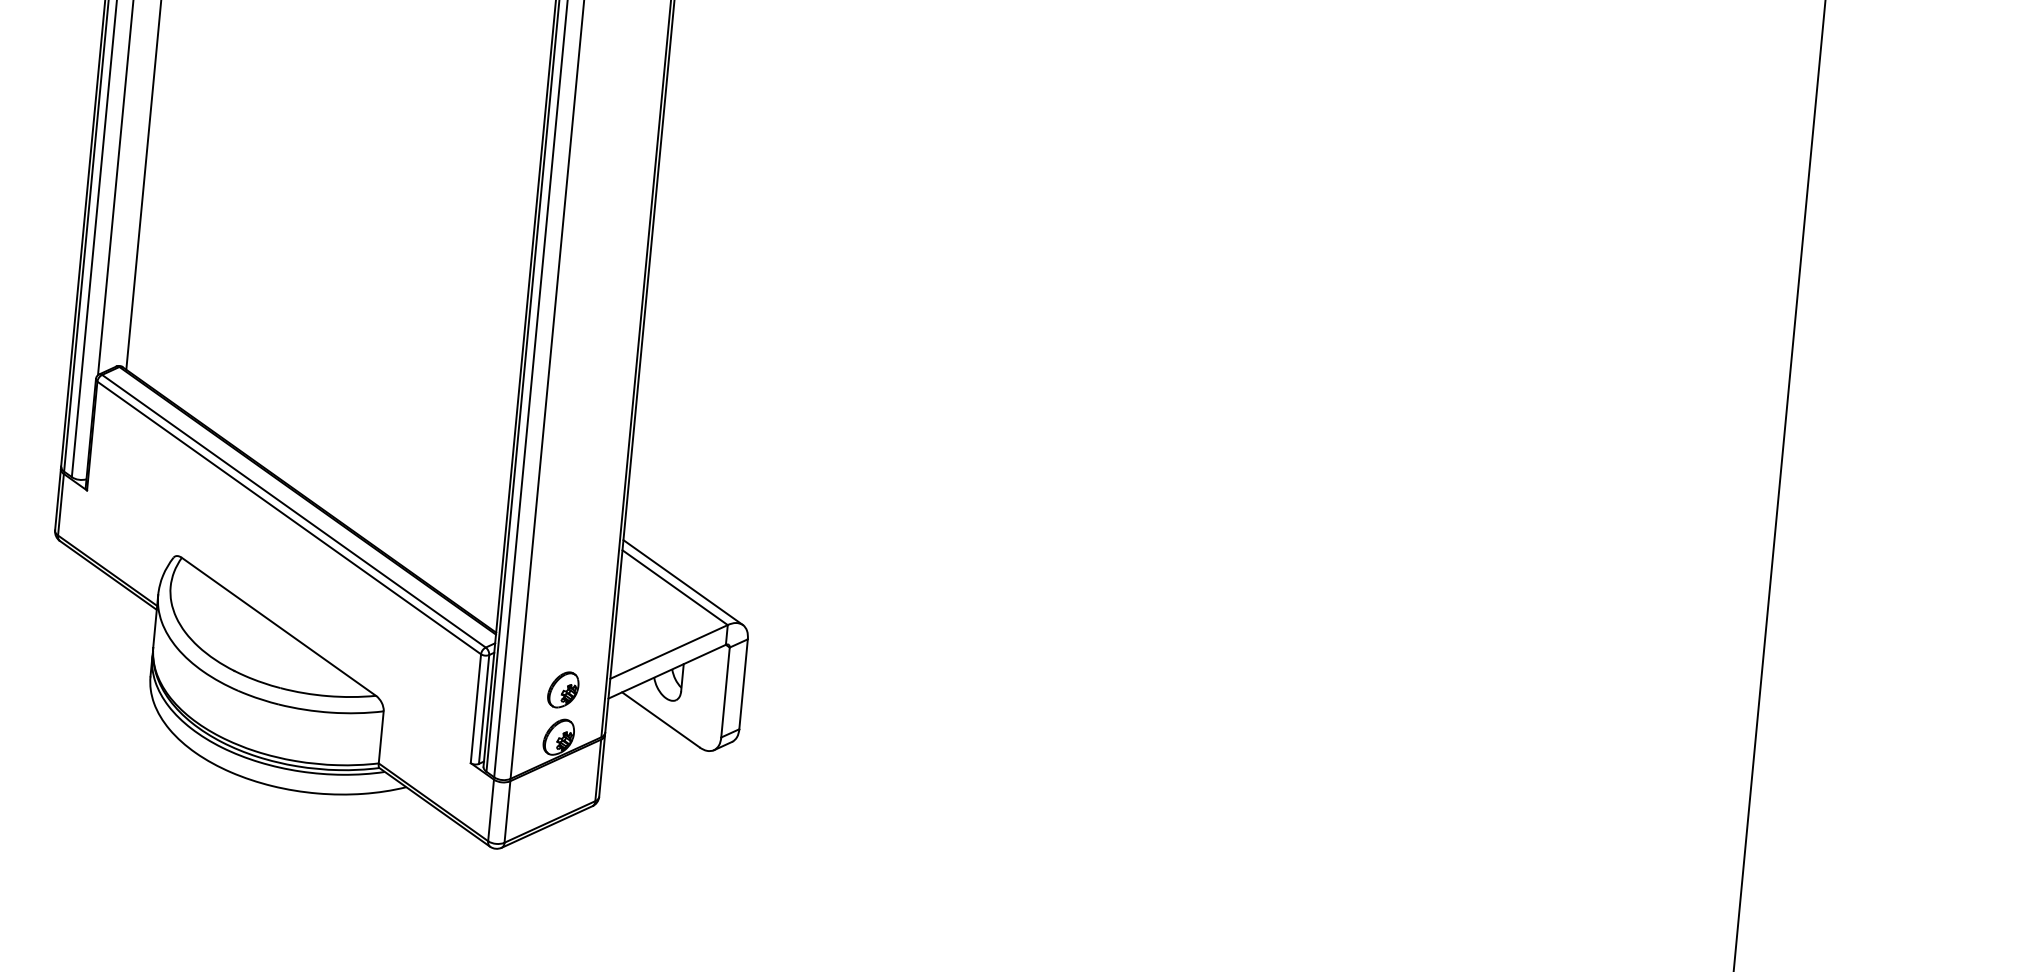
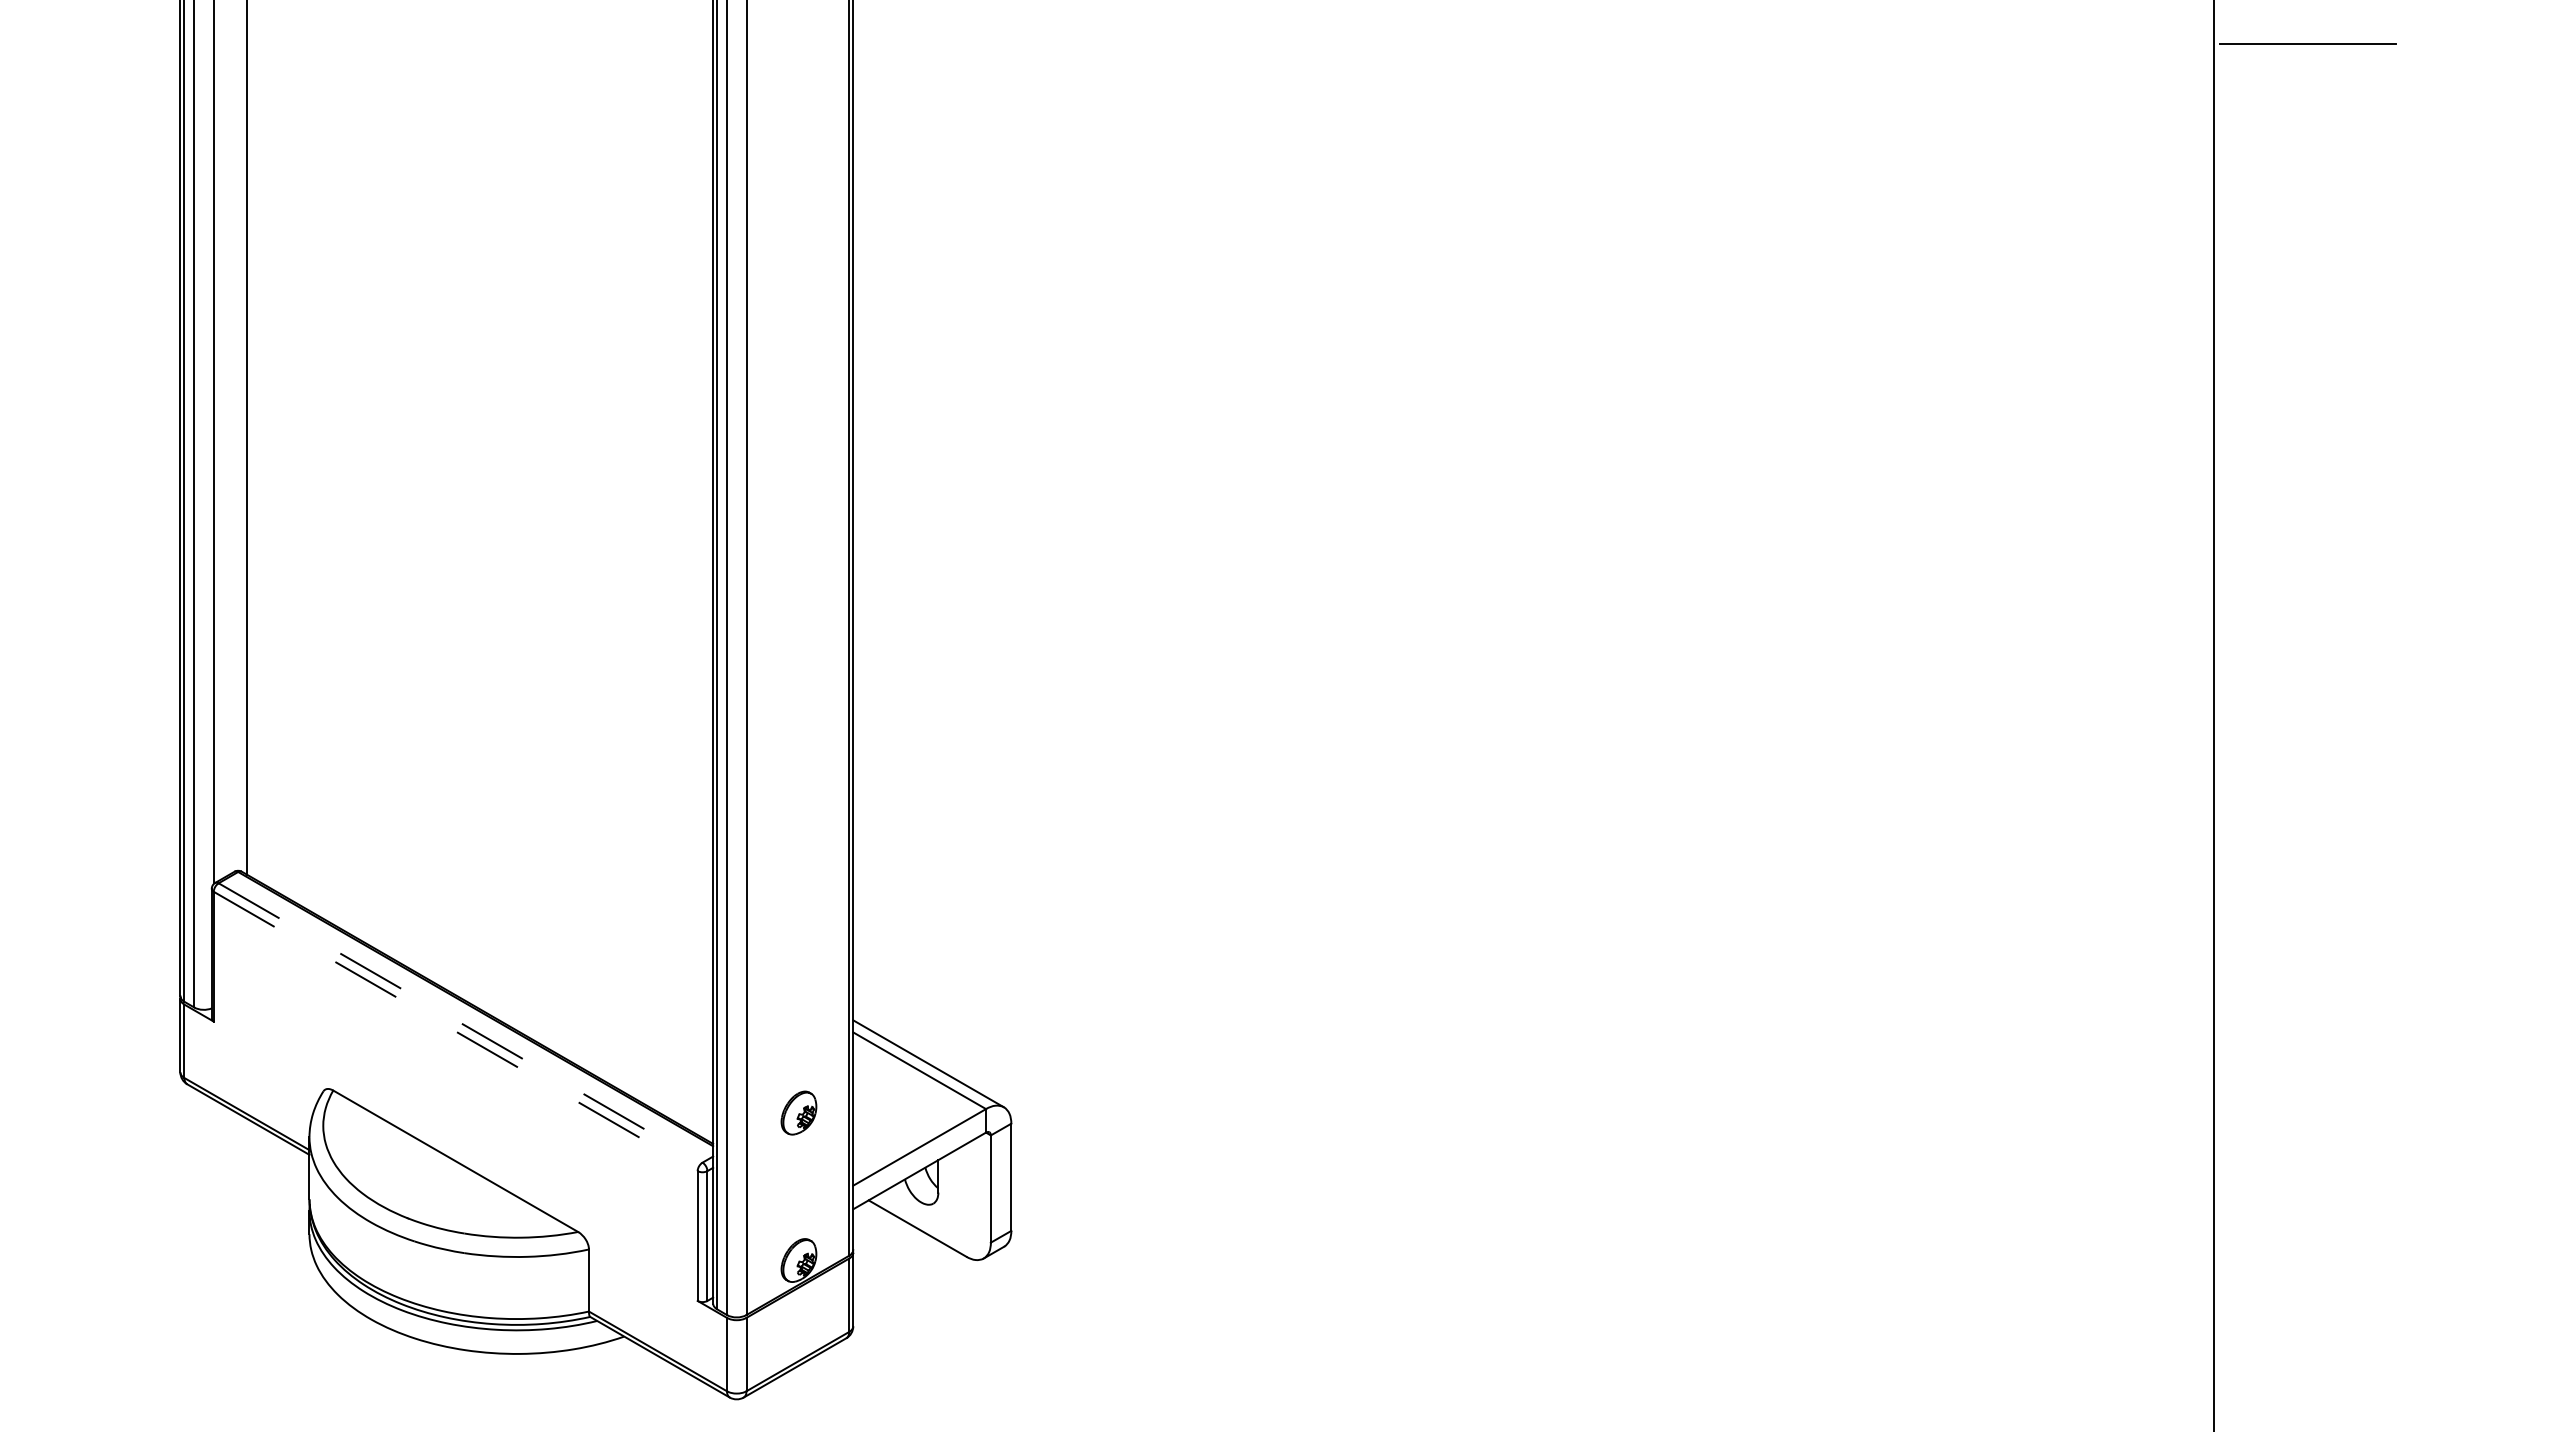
line: (294, 511) -> (461, 1023), solid -> dashed
line: (289, 518) -> (456, 1031), solid -> dashed
part: (563, 689) -> (798, 1112), moved

